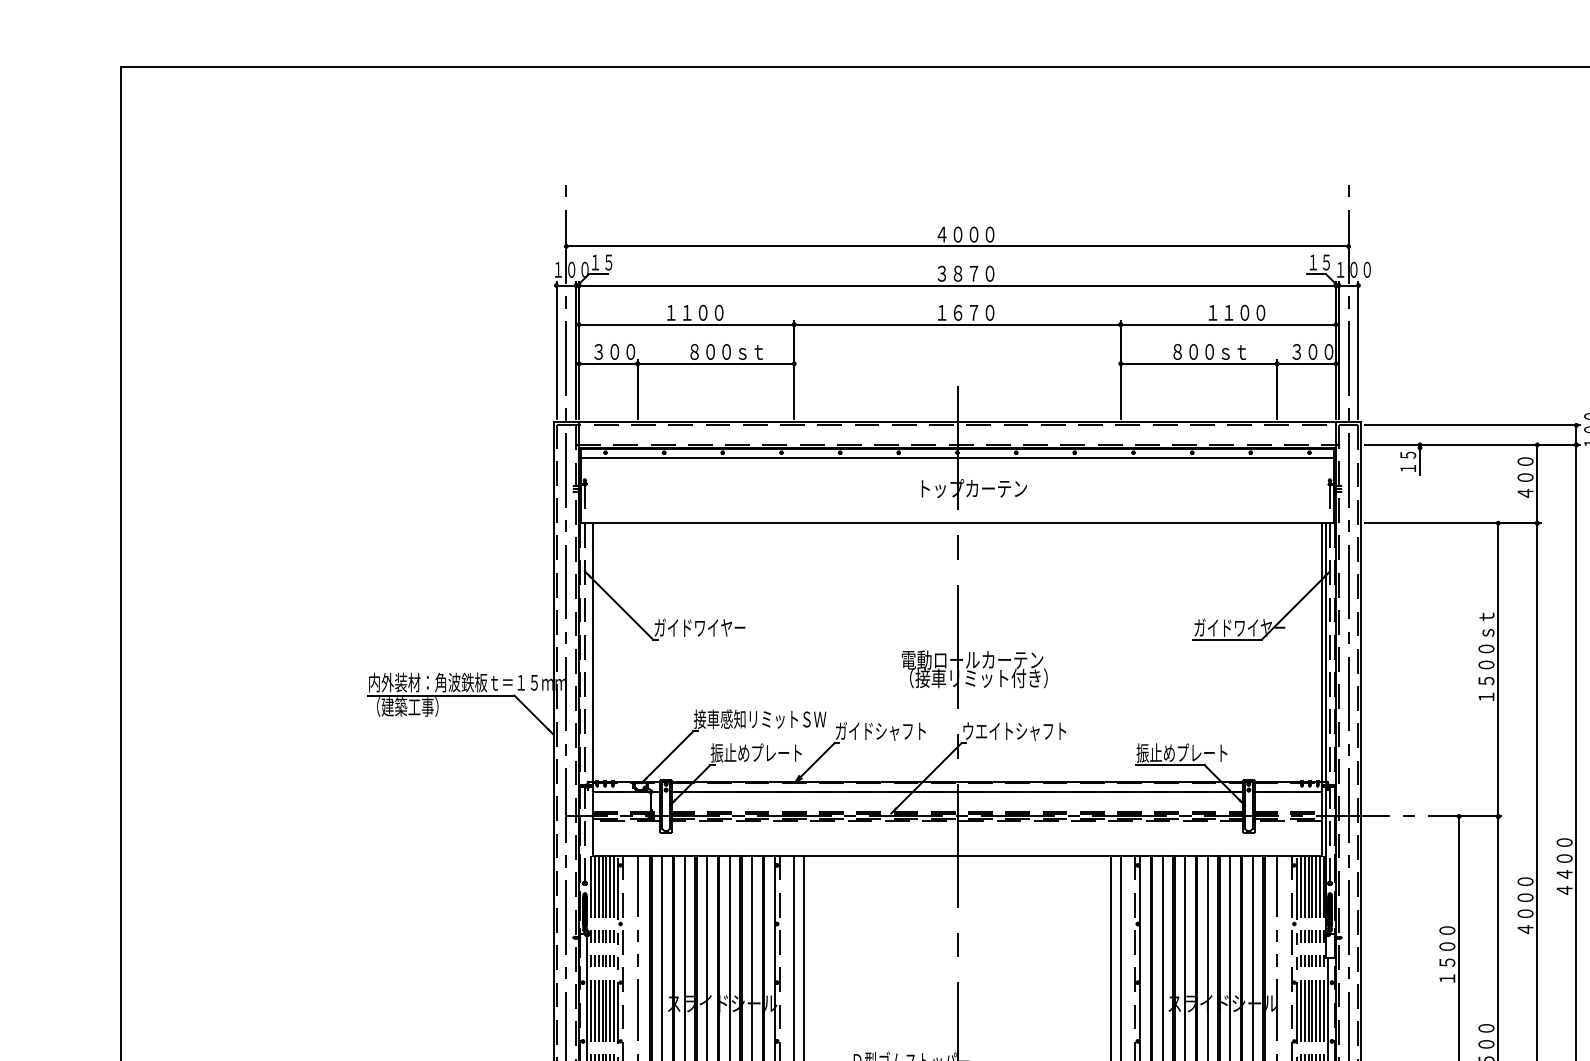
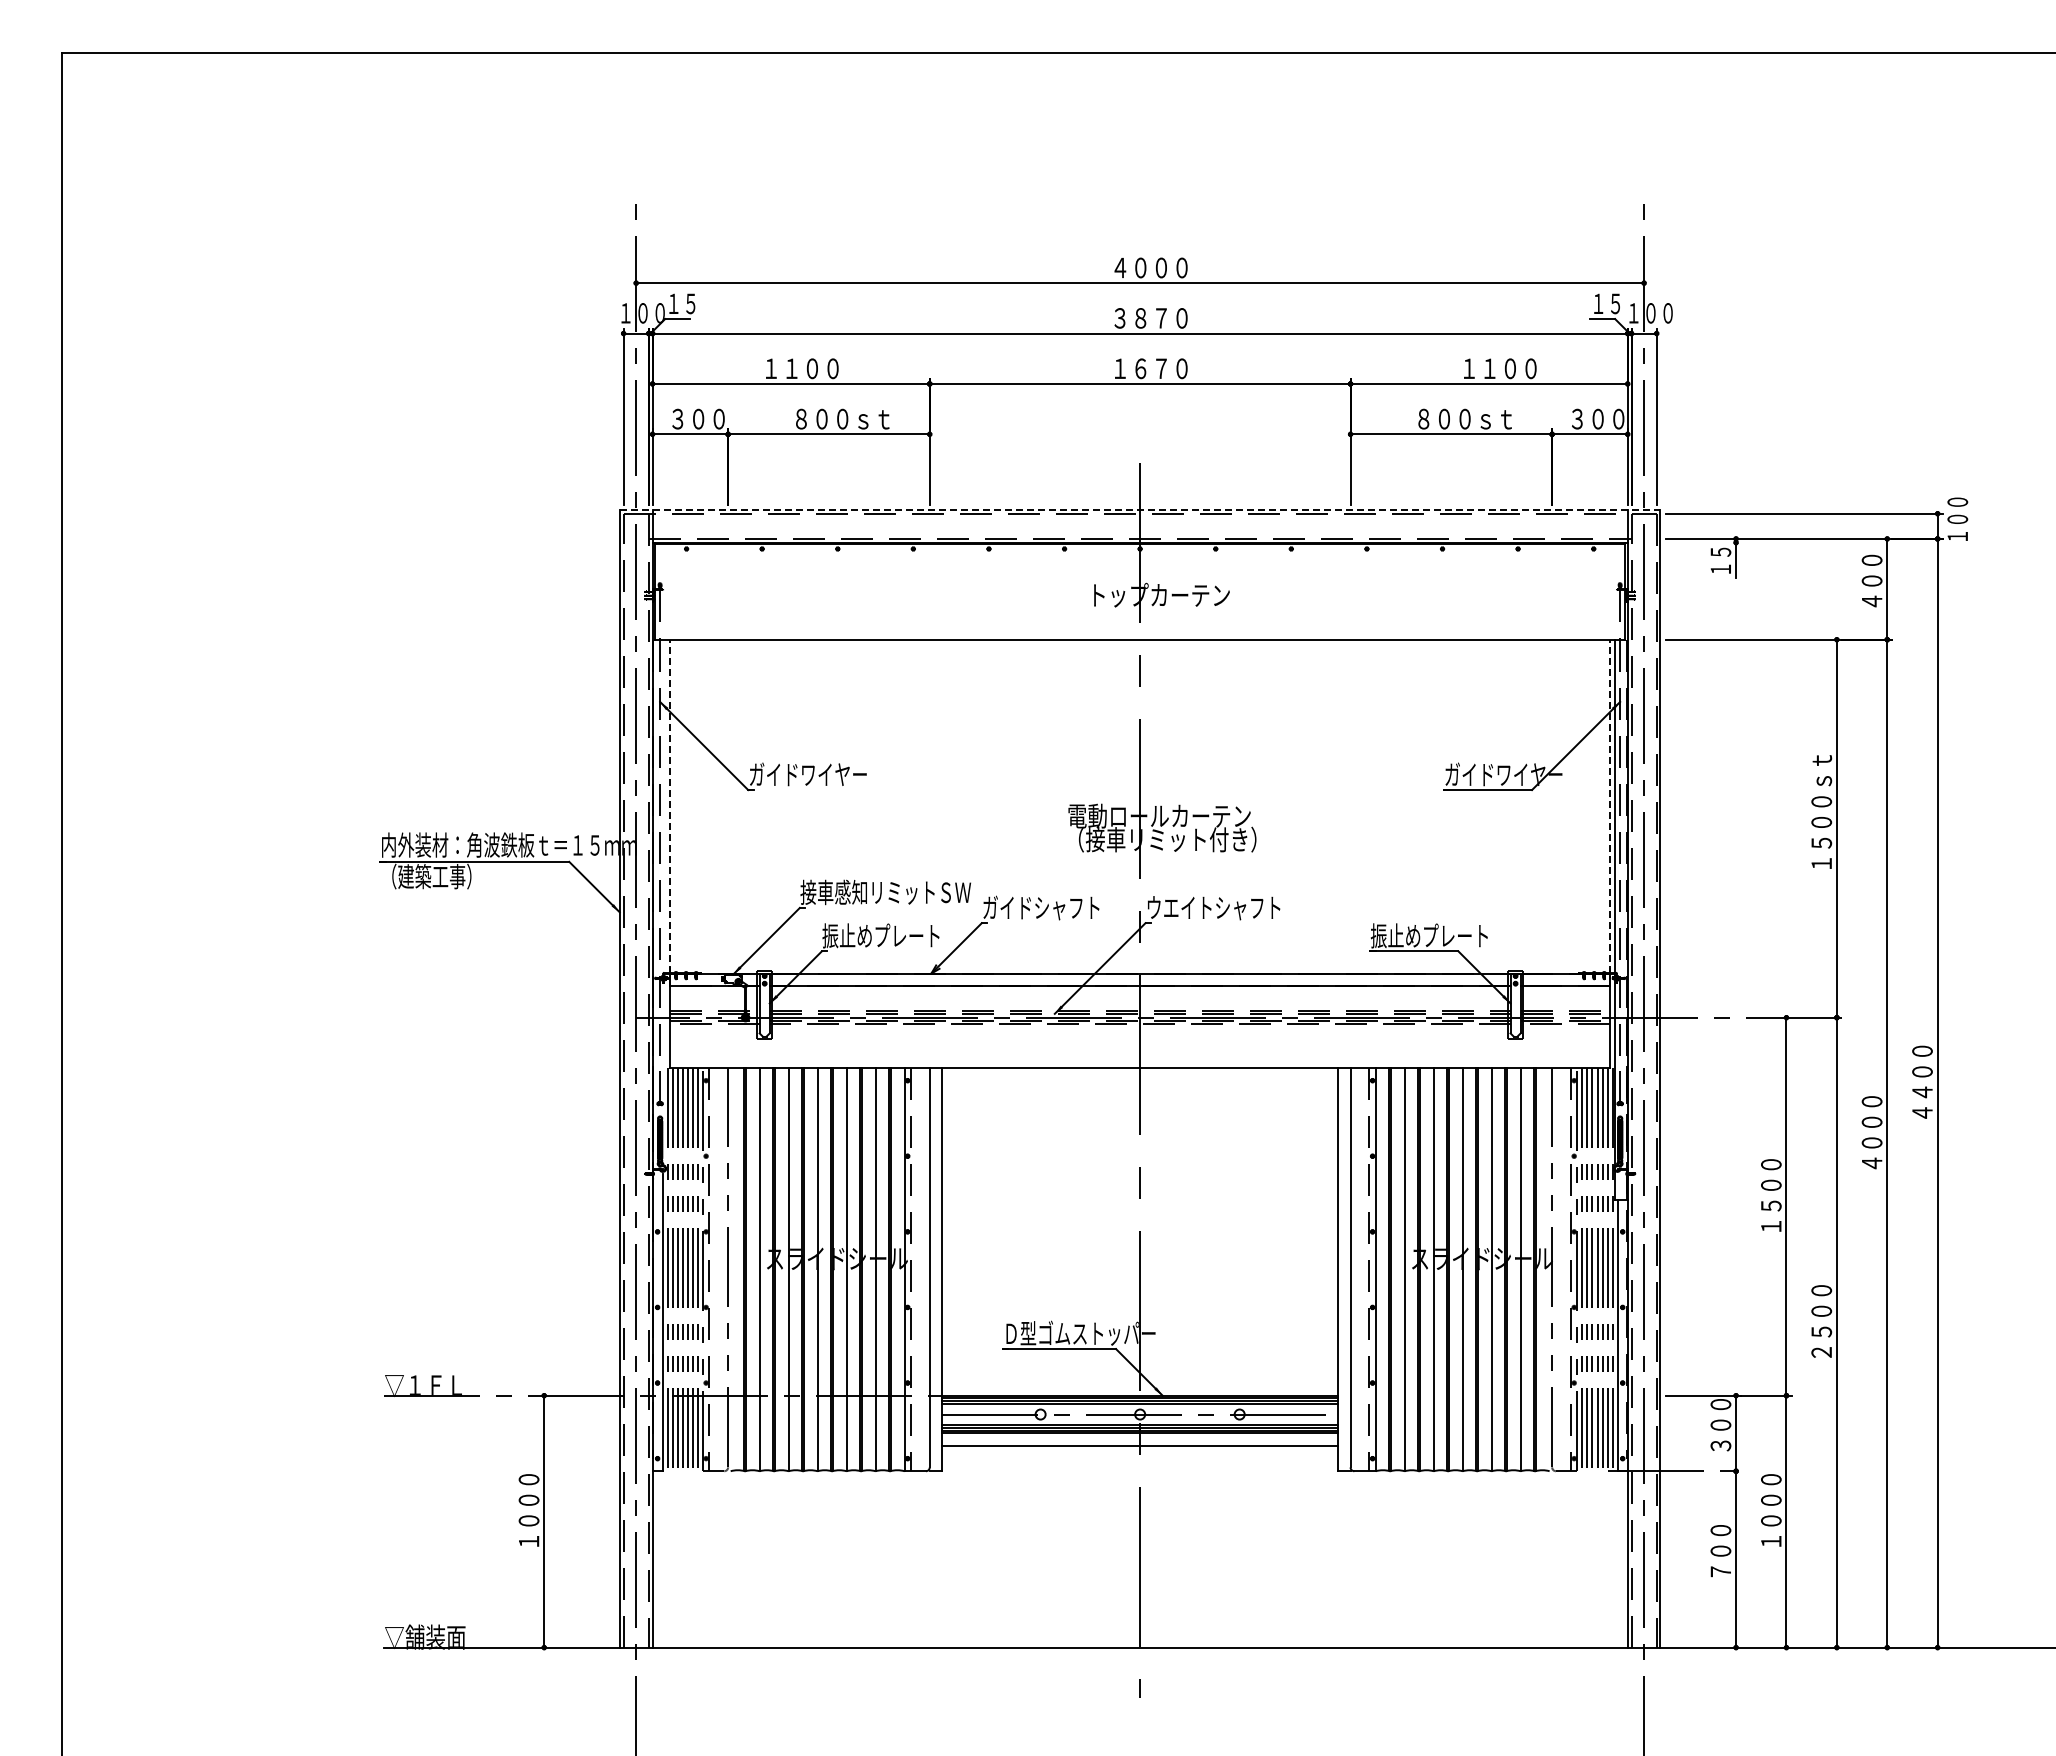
line: (957, 422) -> (1140, 509), solid -> dashed
line: (957, 457) -> (1140, 555), removed
line: (593, 652) -> (670, 806), solid -> dashed
line: (1322, 652) -> (1610, 806), solid -> dashed

